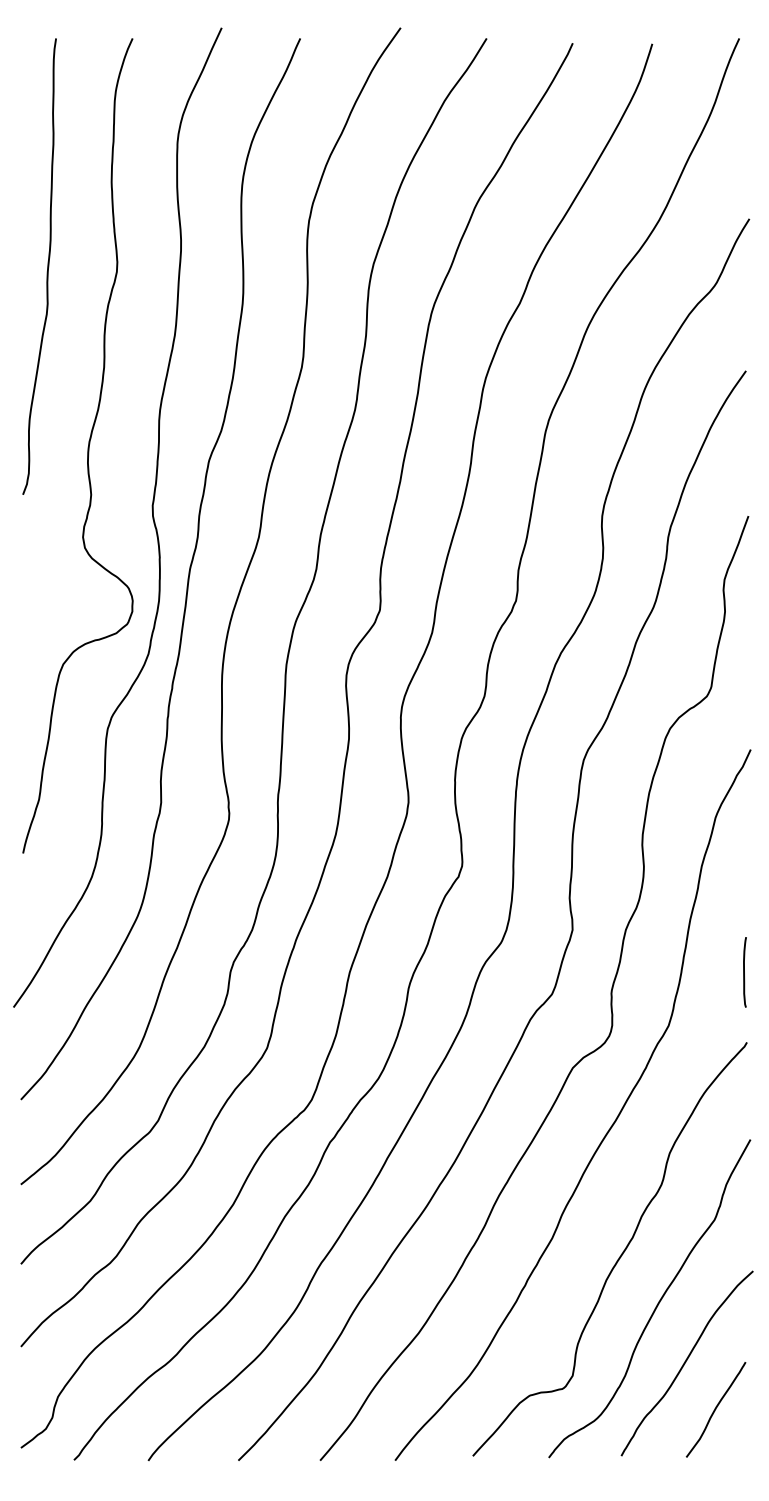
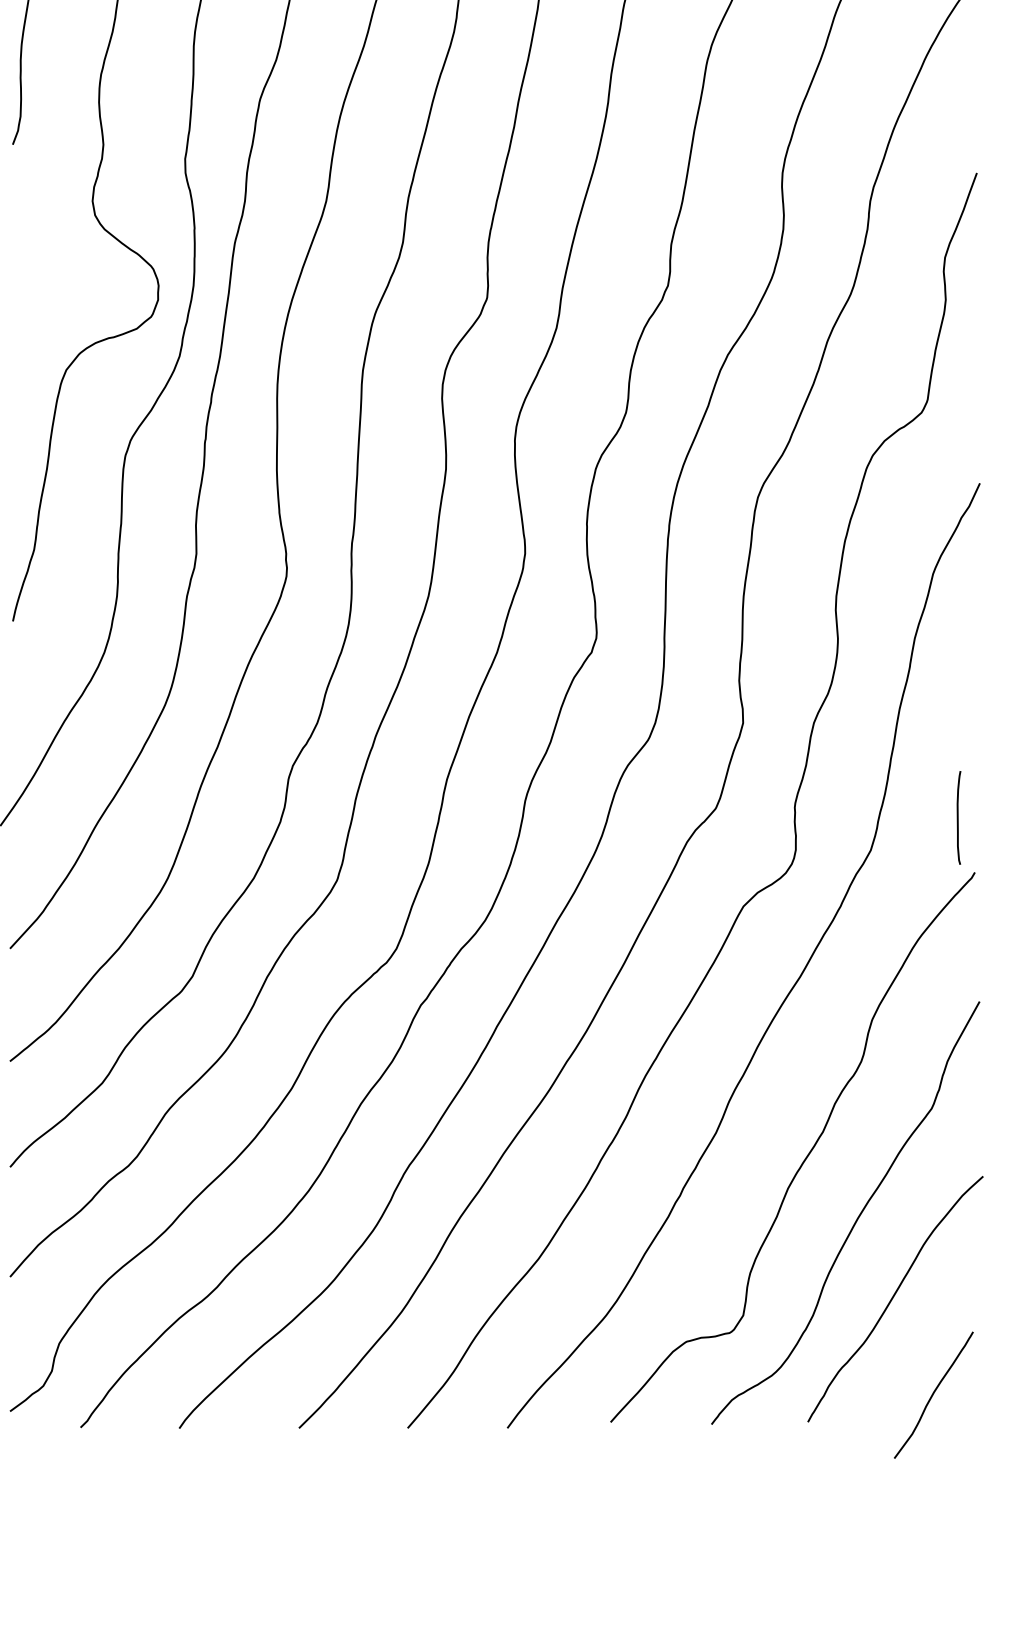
line: (744, 972) -> (958, 818), moved
curve: (715, 1409) -> (933, 1394), moved

